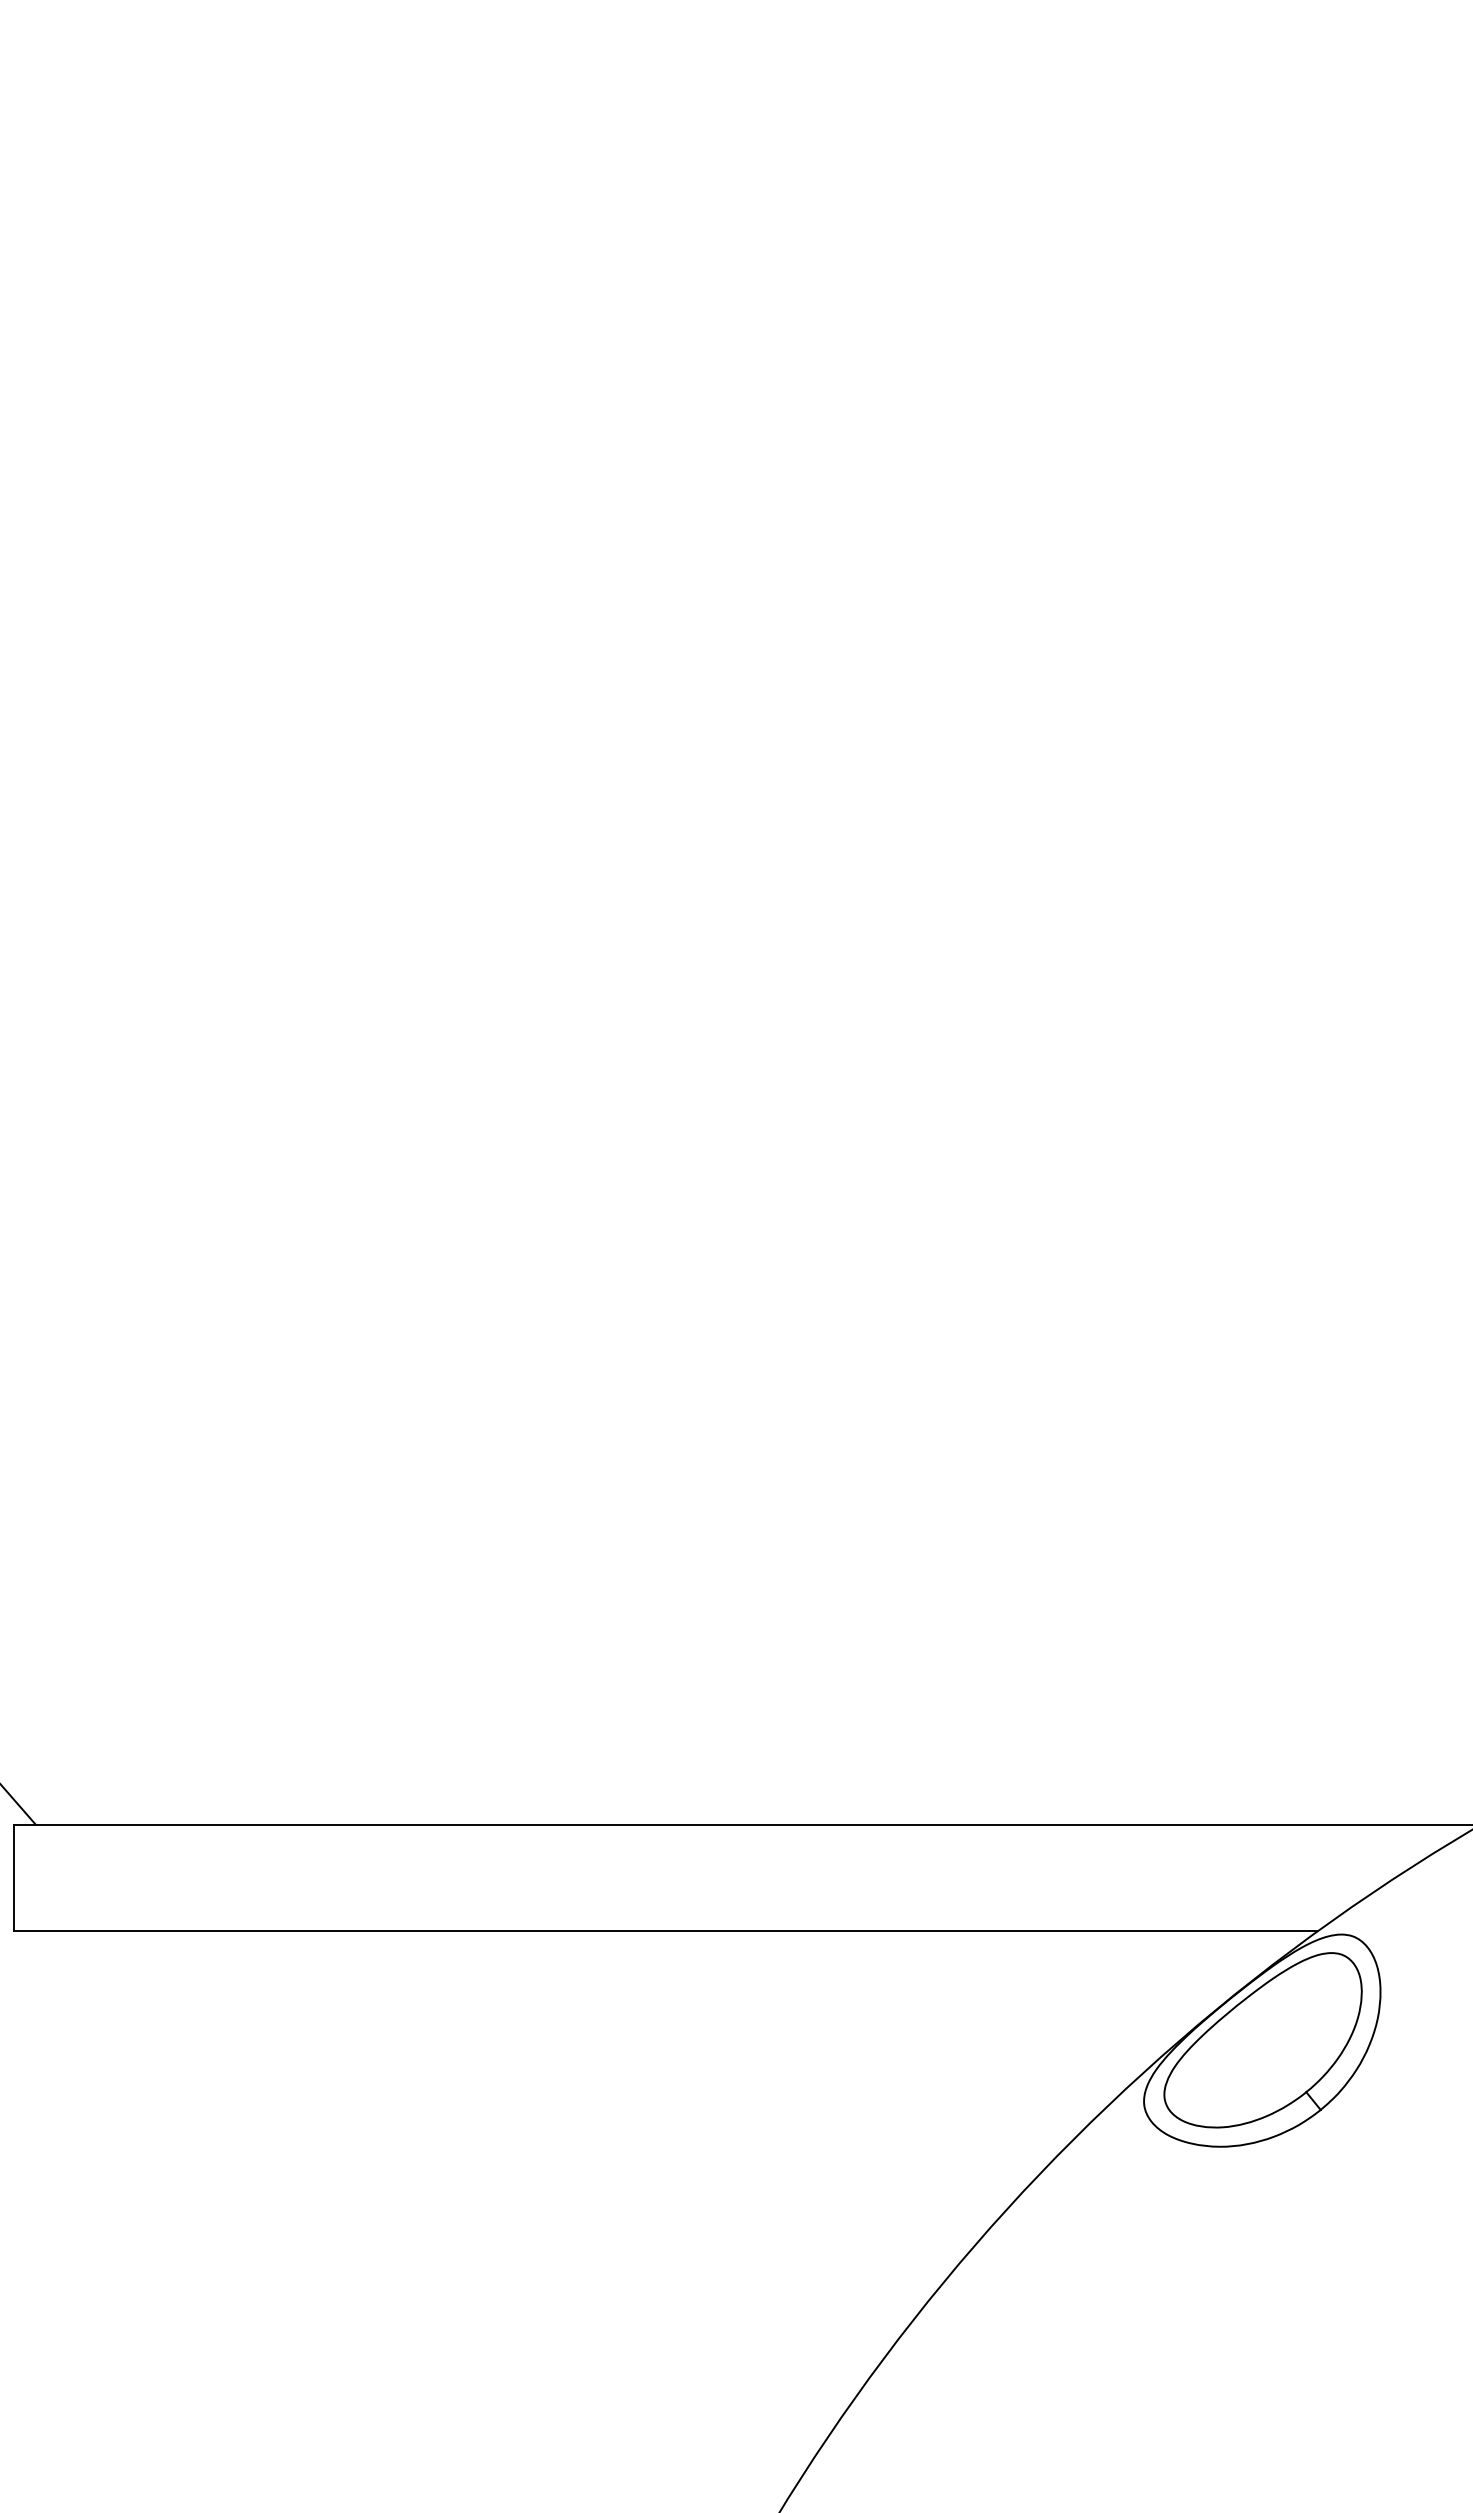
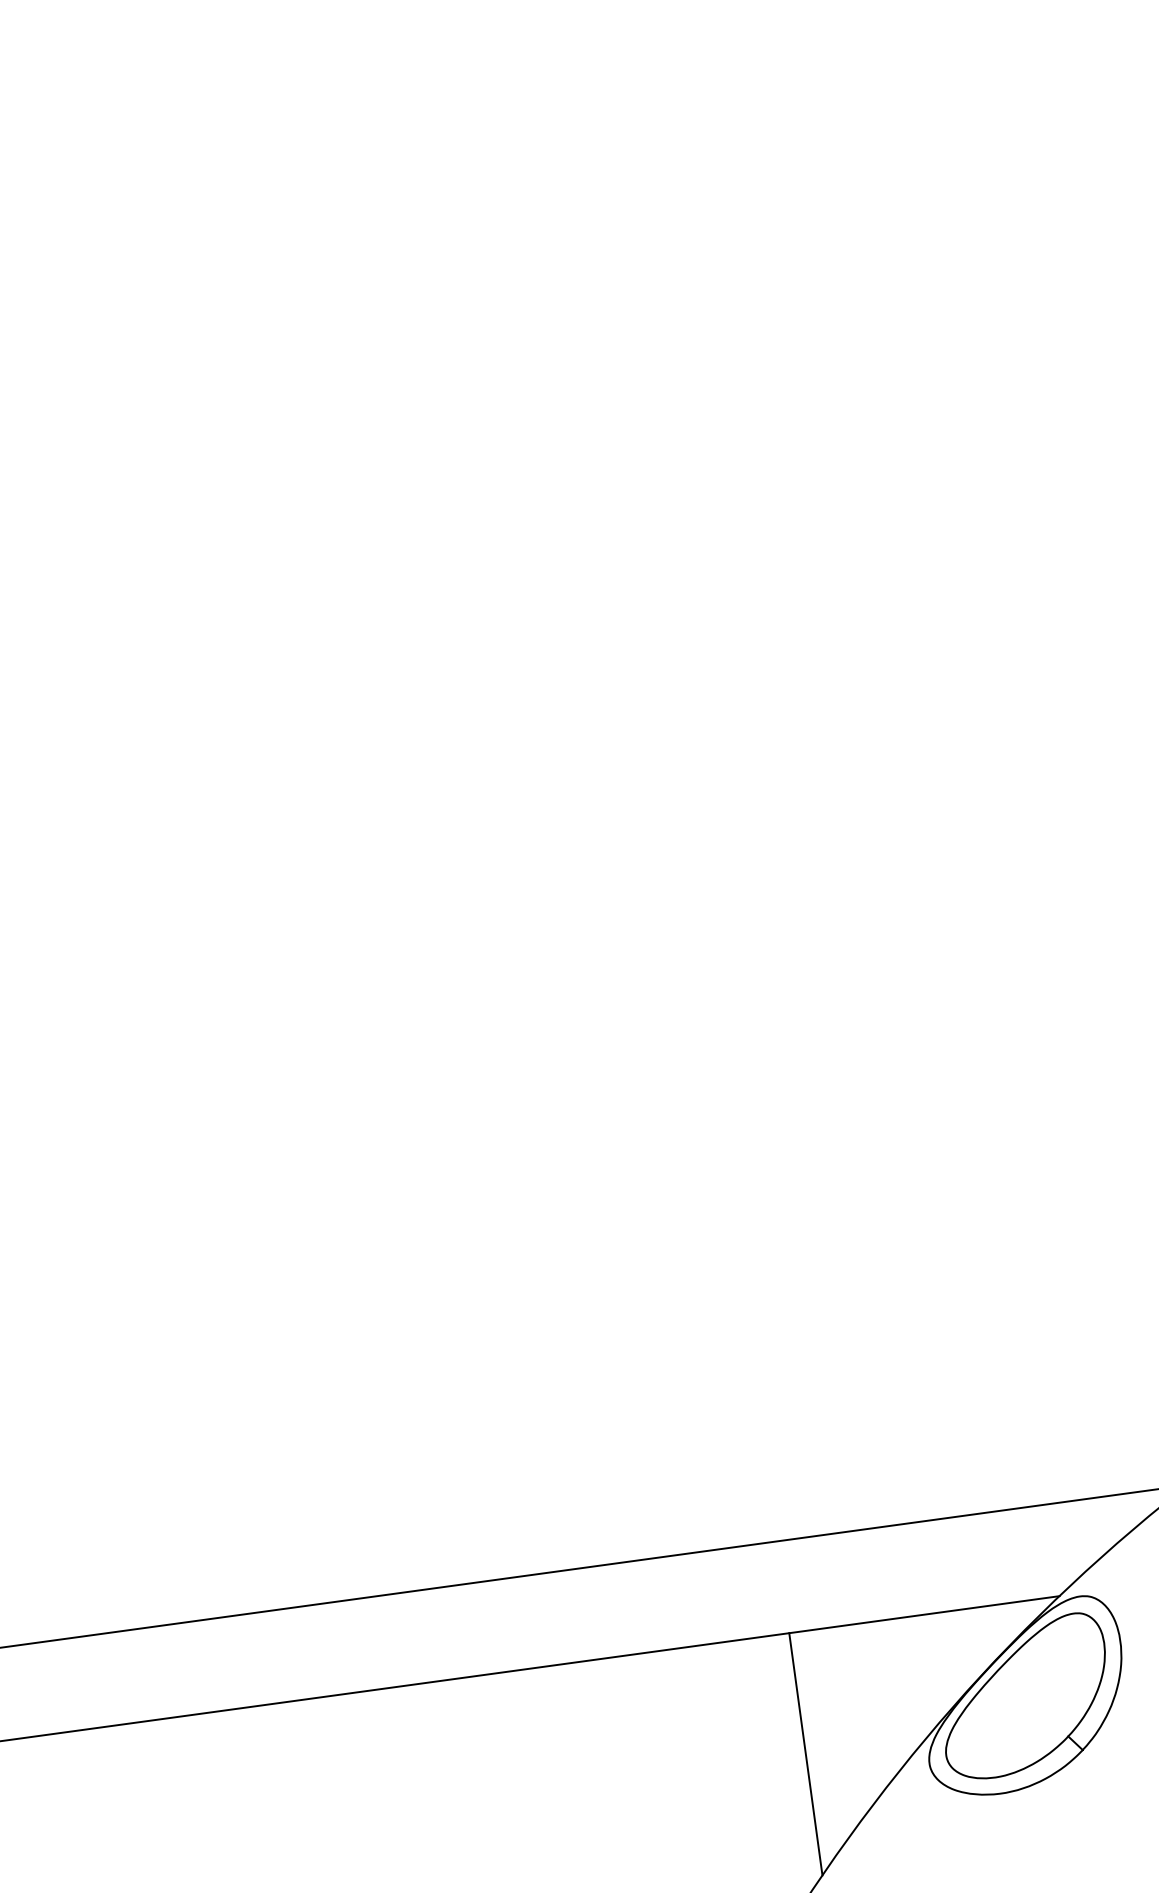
line: (1004, 2071) -> (805, 1754), added

